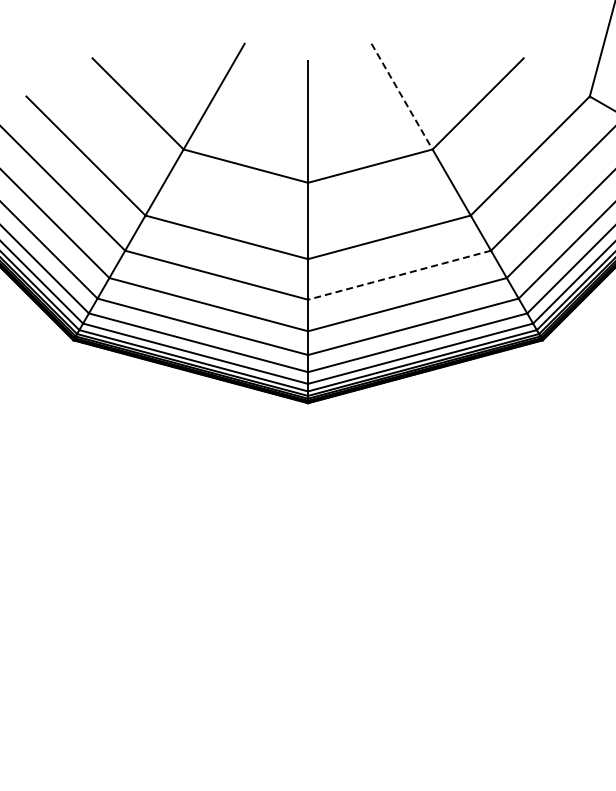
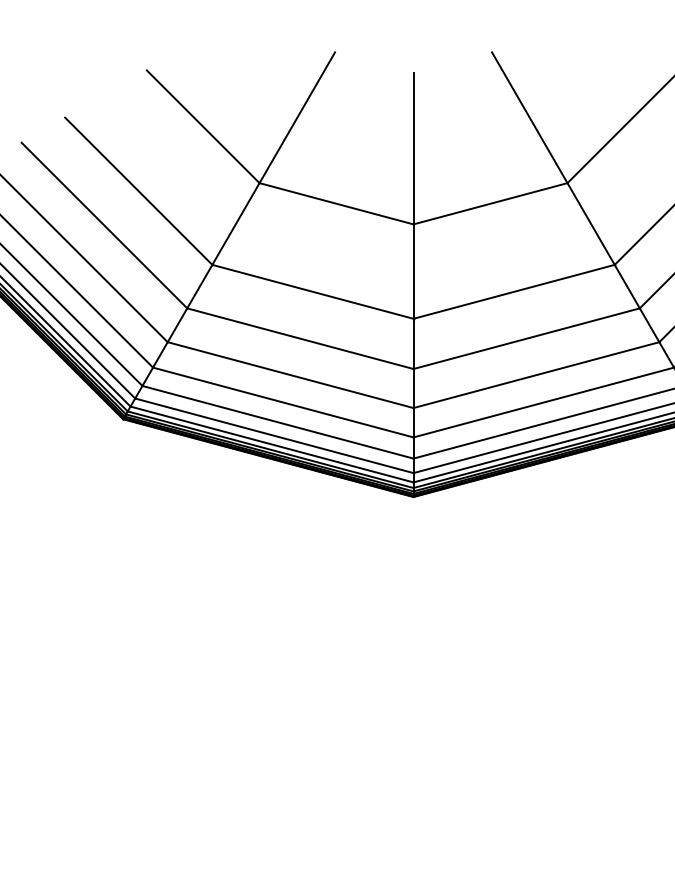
line: (402, 97) -> (530, 118), dashed -> solid
line: (399, 275) -> (526, 339), dashed -> solid

